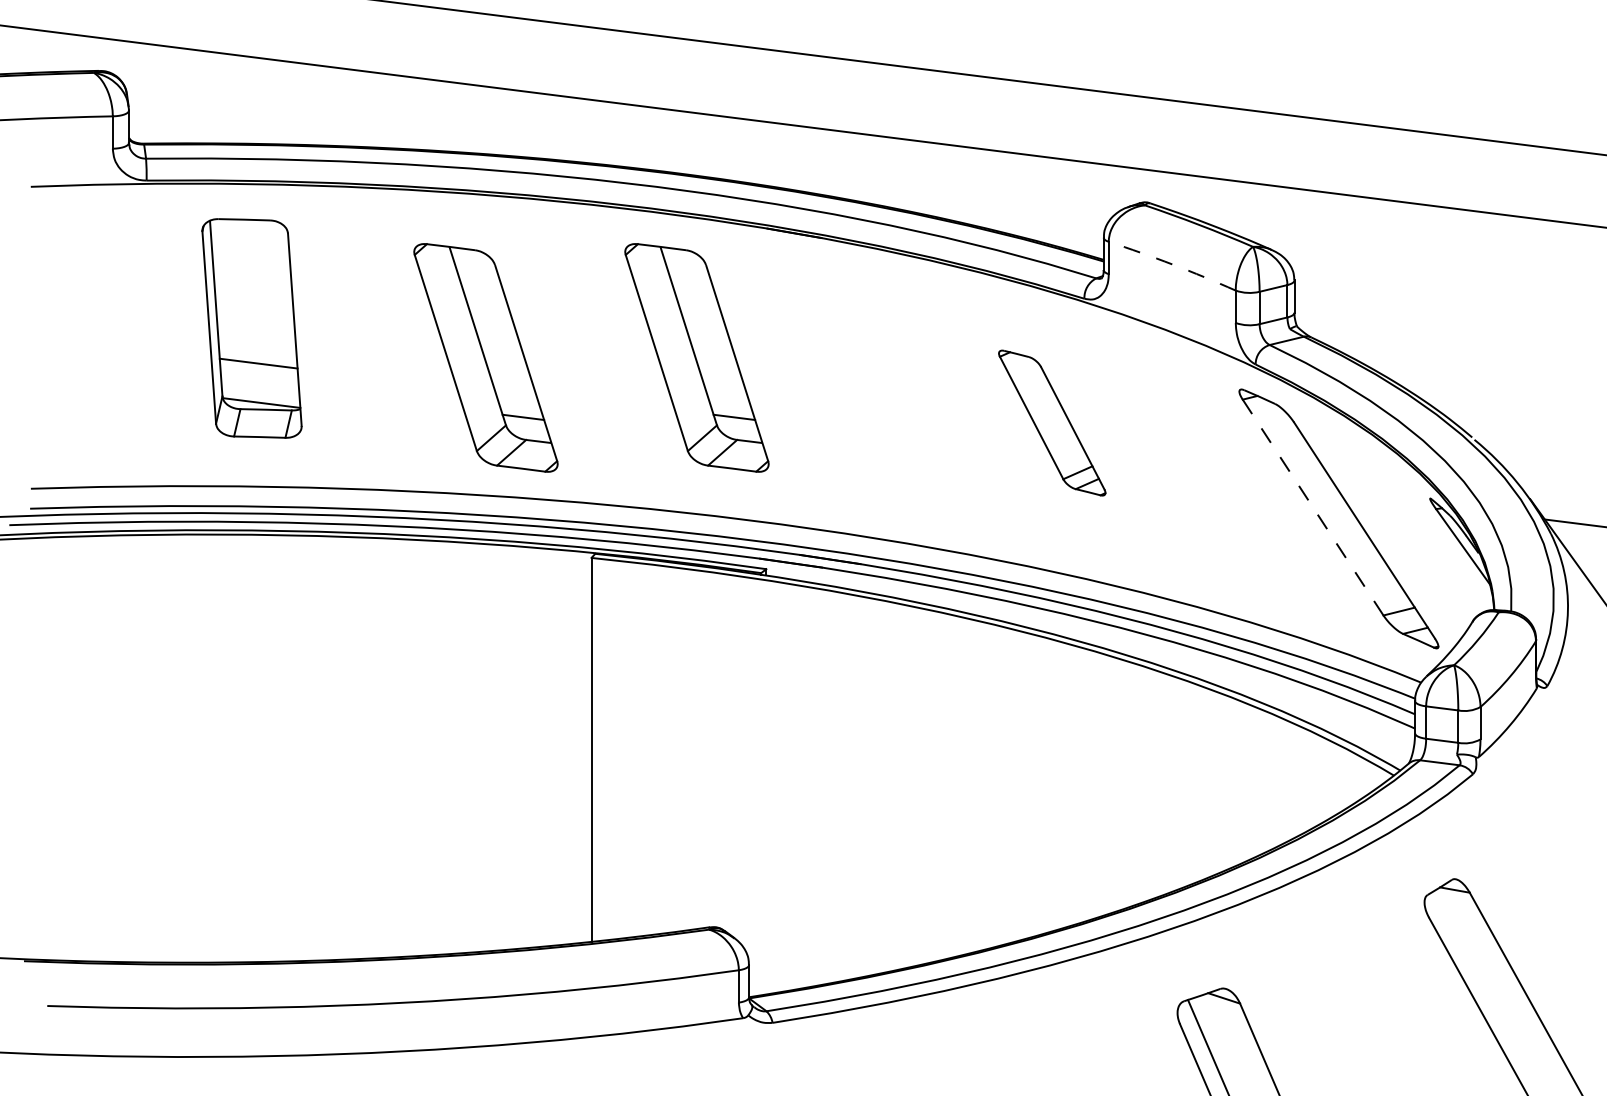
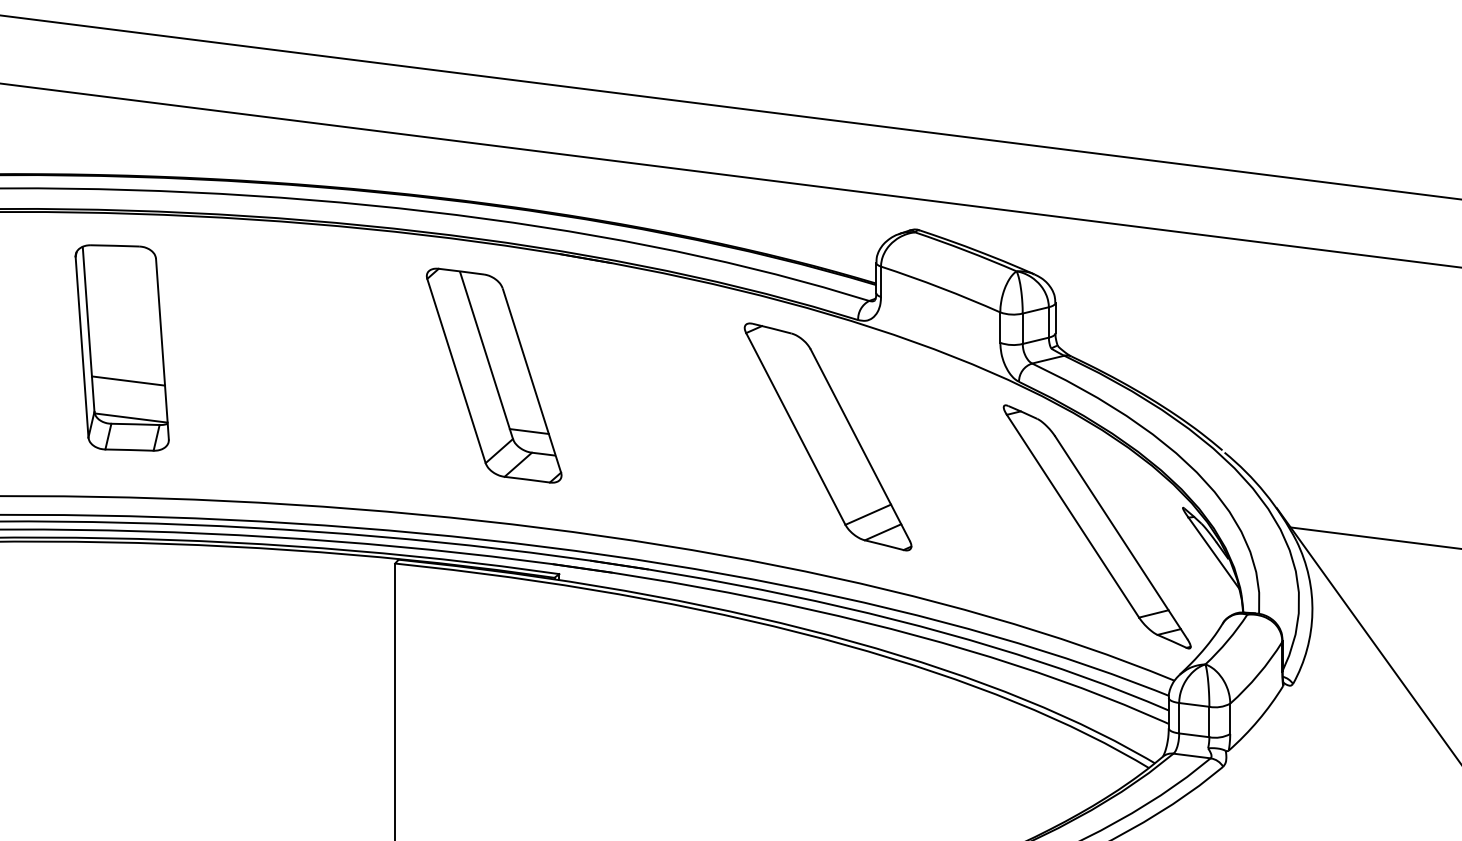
arc: (1172, 264) -> (940, 287), dashed -> solid
part: (251, 328) -> (121, 348), moved
part: (485, 357) -> (295, 375), removed
part: (1051, 422) -> (827, 436), size x1.67
line: (1313, 507) -> (1073, 516), dashed -> solid

